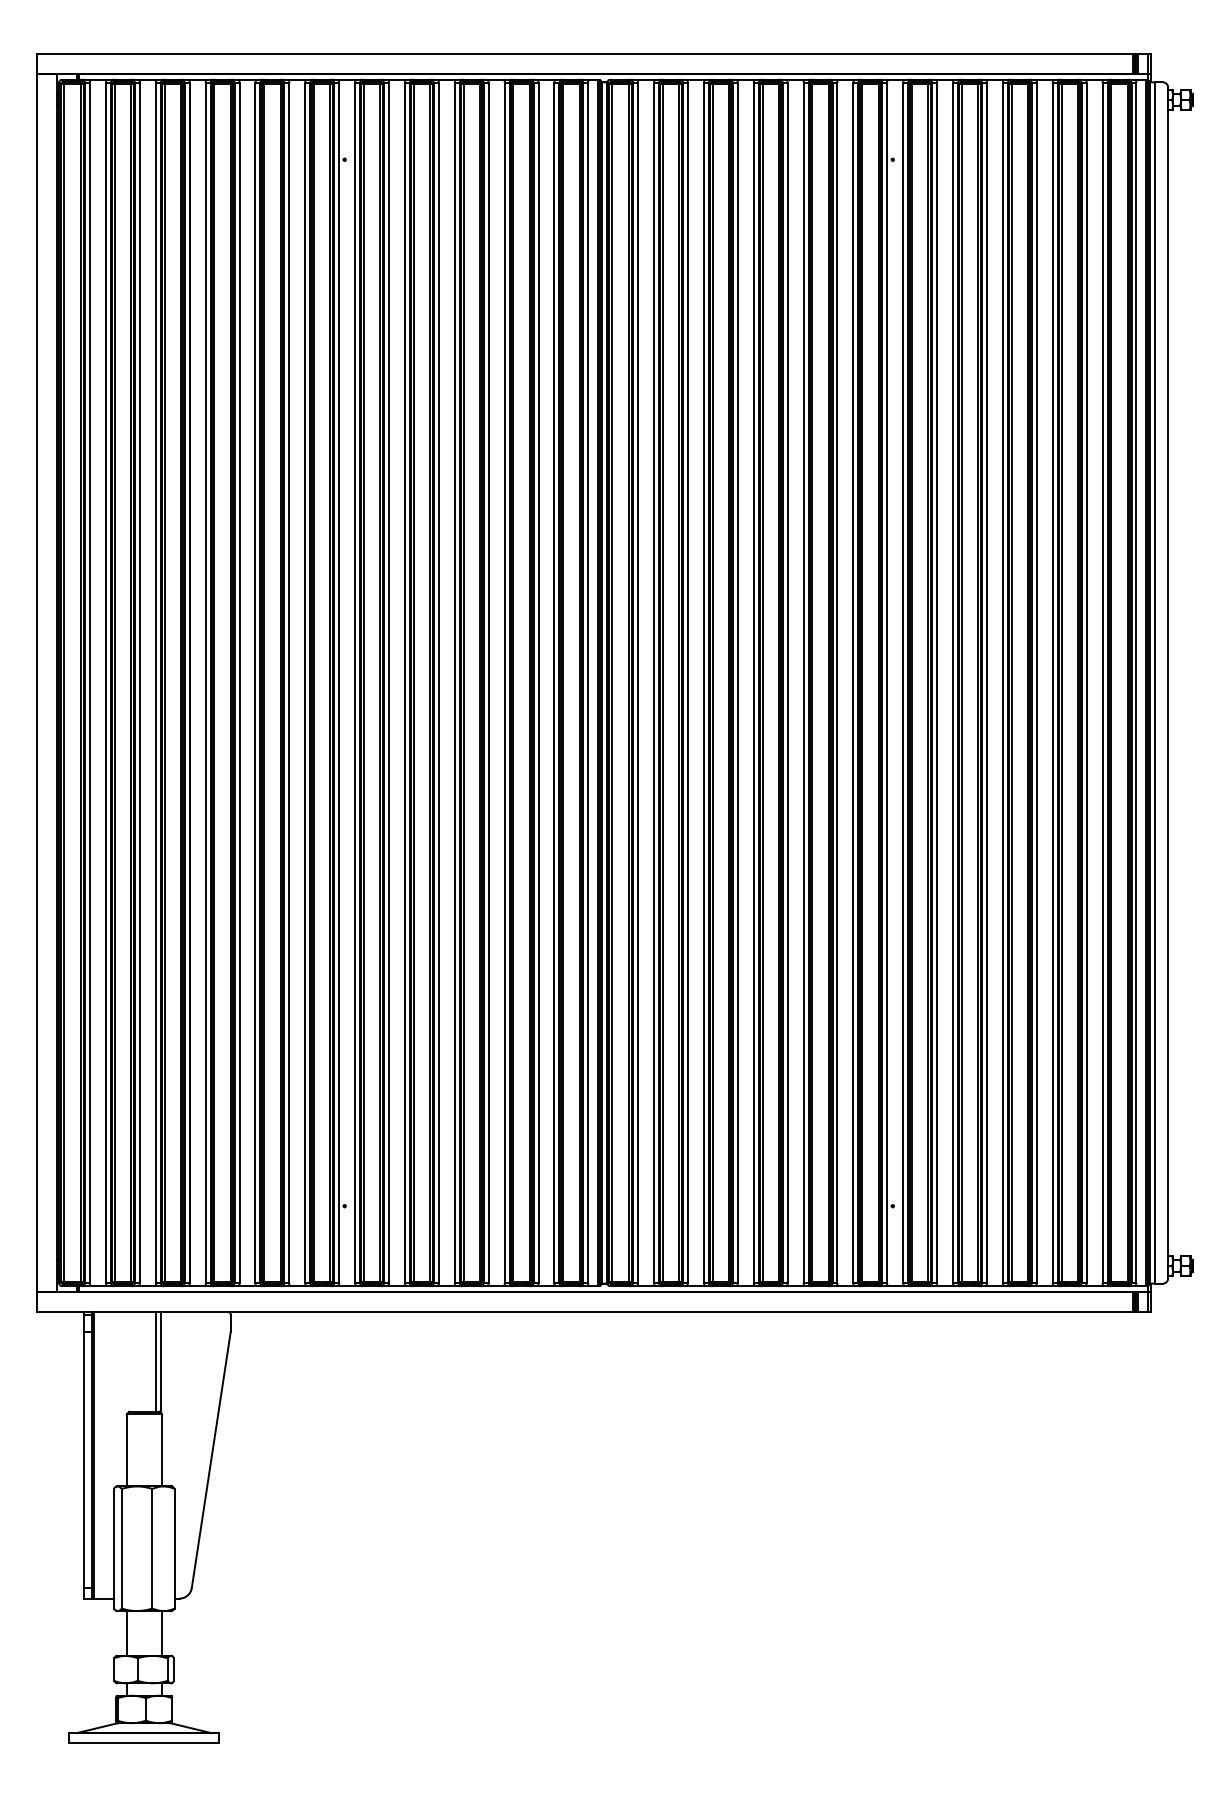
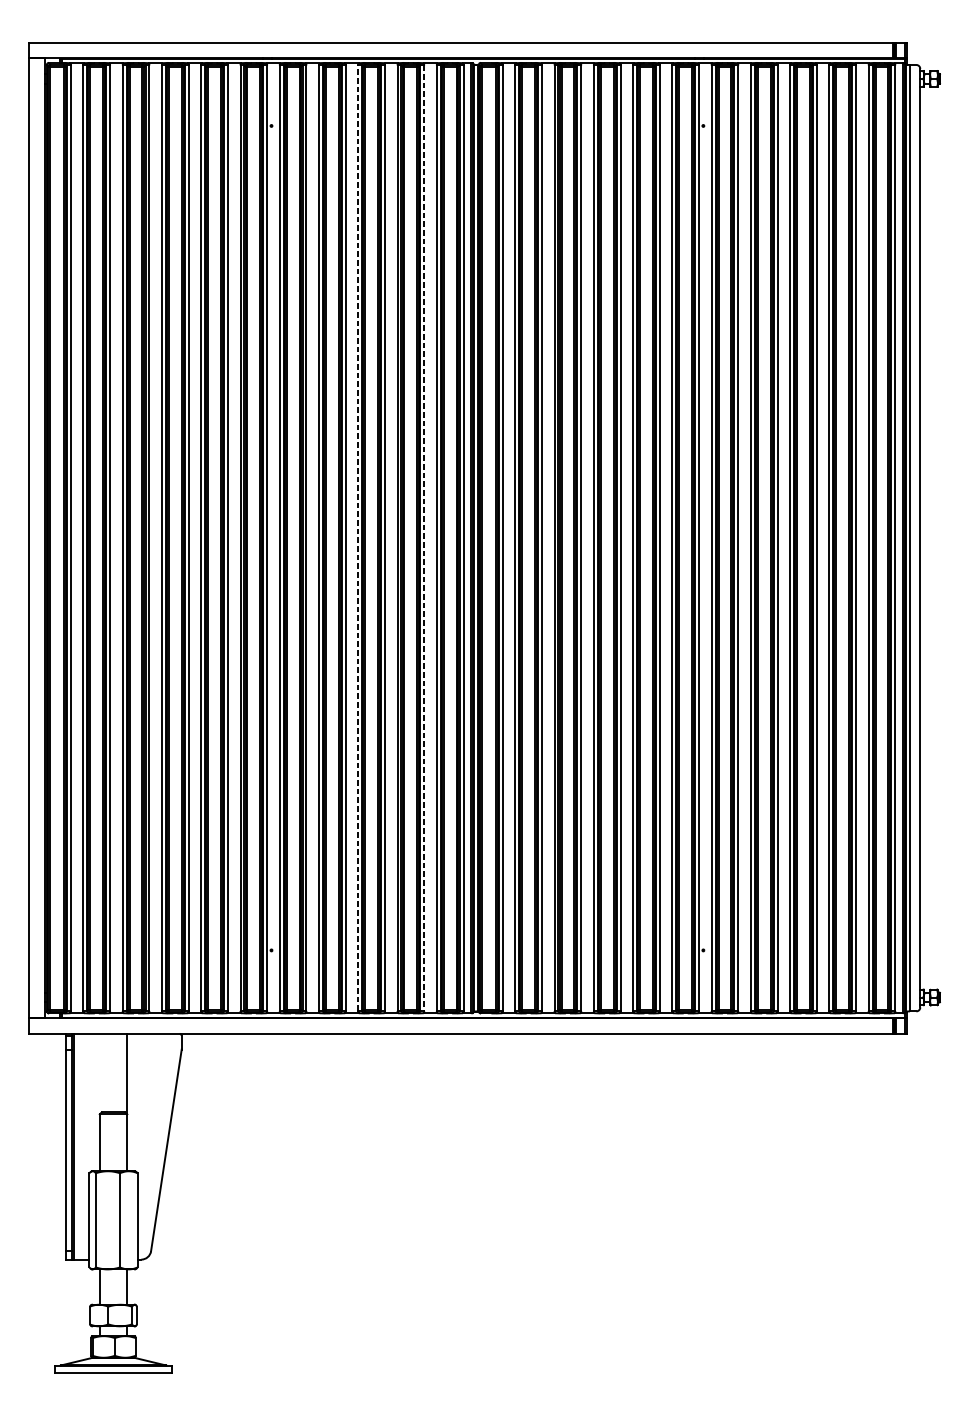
line: (454, 682) -> (358, 537), solid -> dashed
line: (538, 682) -> (424, 537), solid -> dashed
line: (155, 1361) -> (122, 1072), removed

